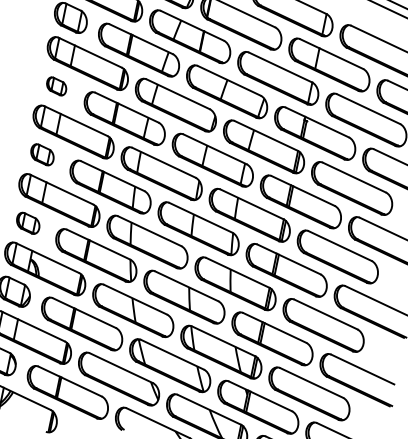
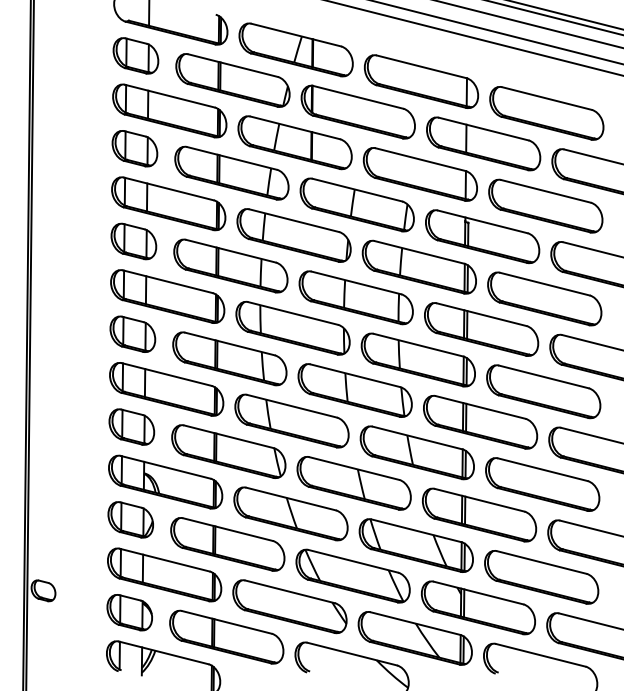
part: (56, 86) -> (133, 241), size x1.67
part: (42, 154) -> (132, 333), size x1.43
part: (28, 222) -> (131, 426), size x1.43

